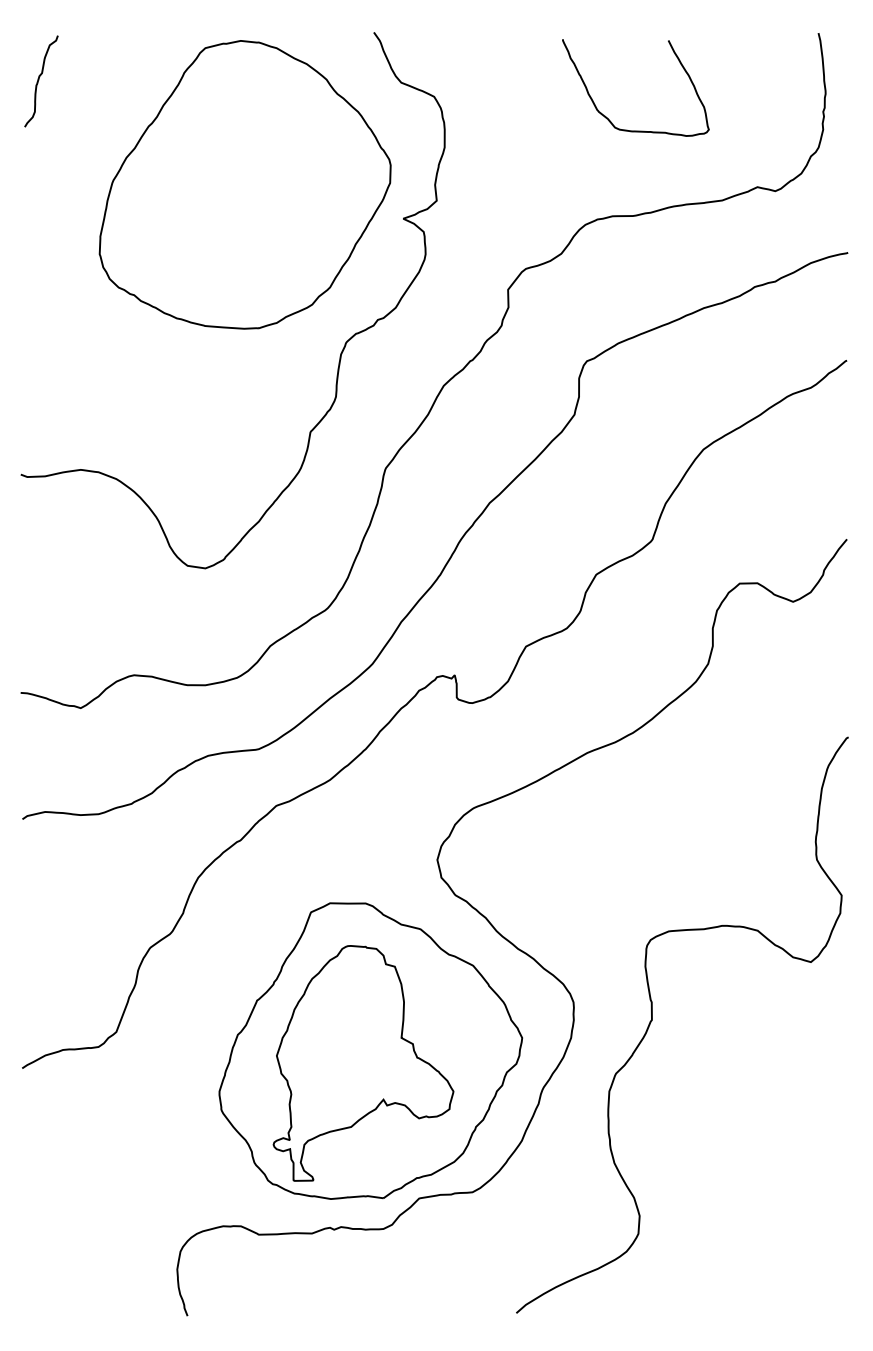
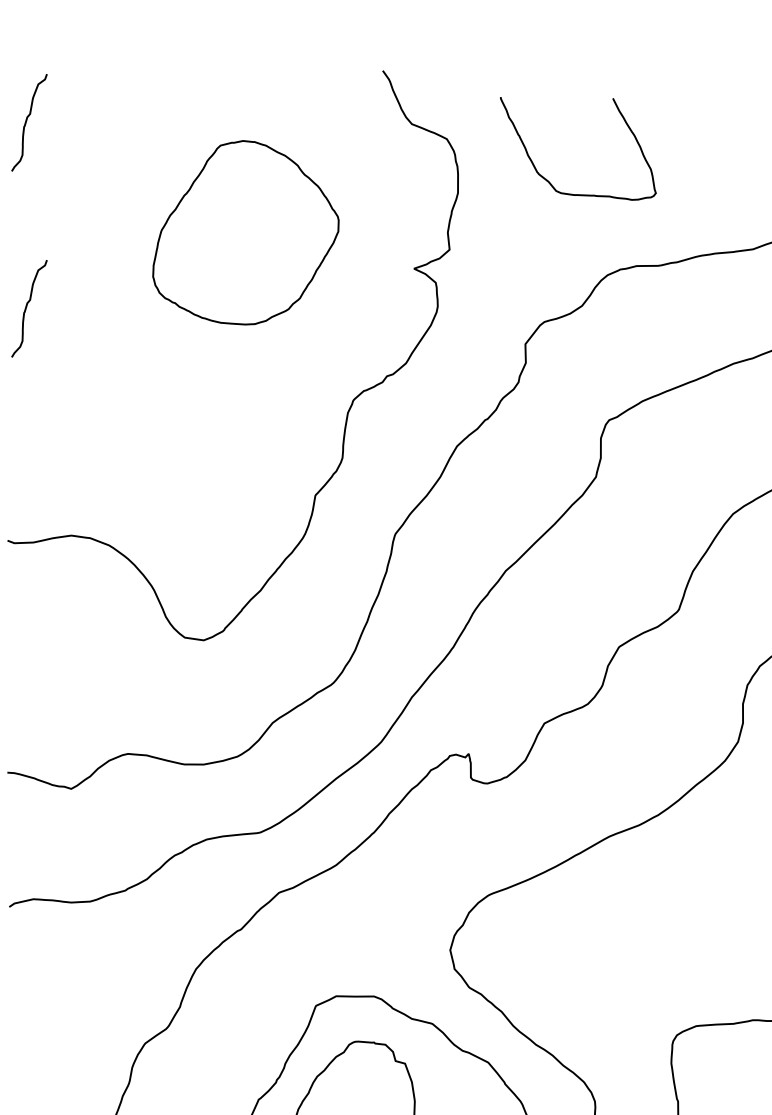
curve: (606, 116) -> (547, 179), moved
part: (244, 184) -> (245, 232), size x0.6
curve: (39, 255) -> (27, 307), added

